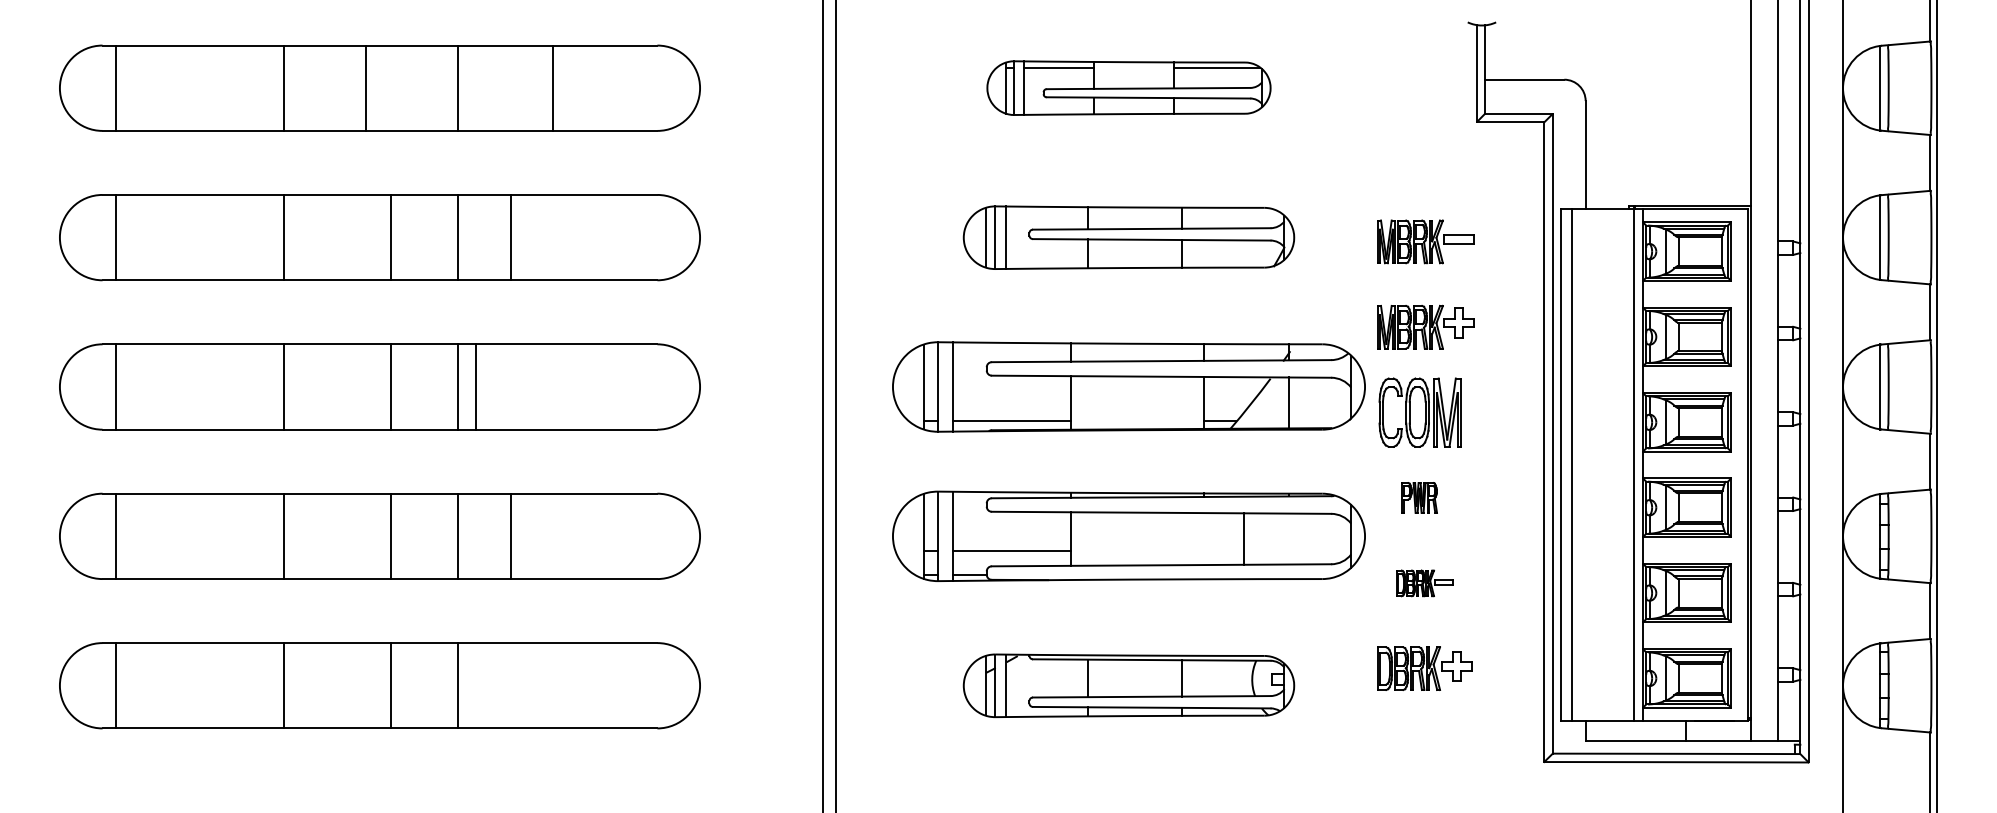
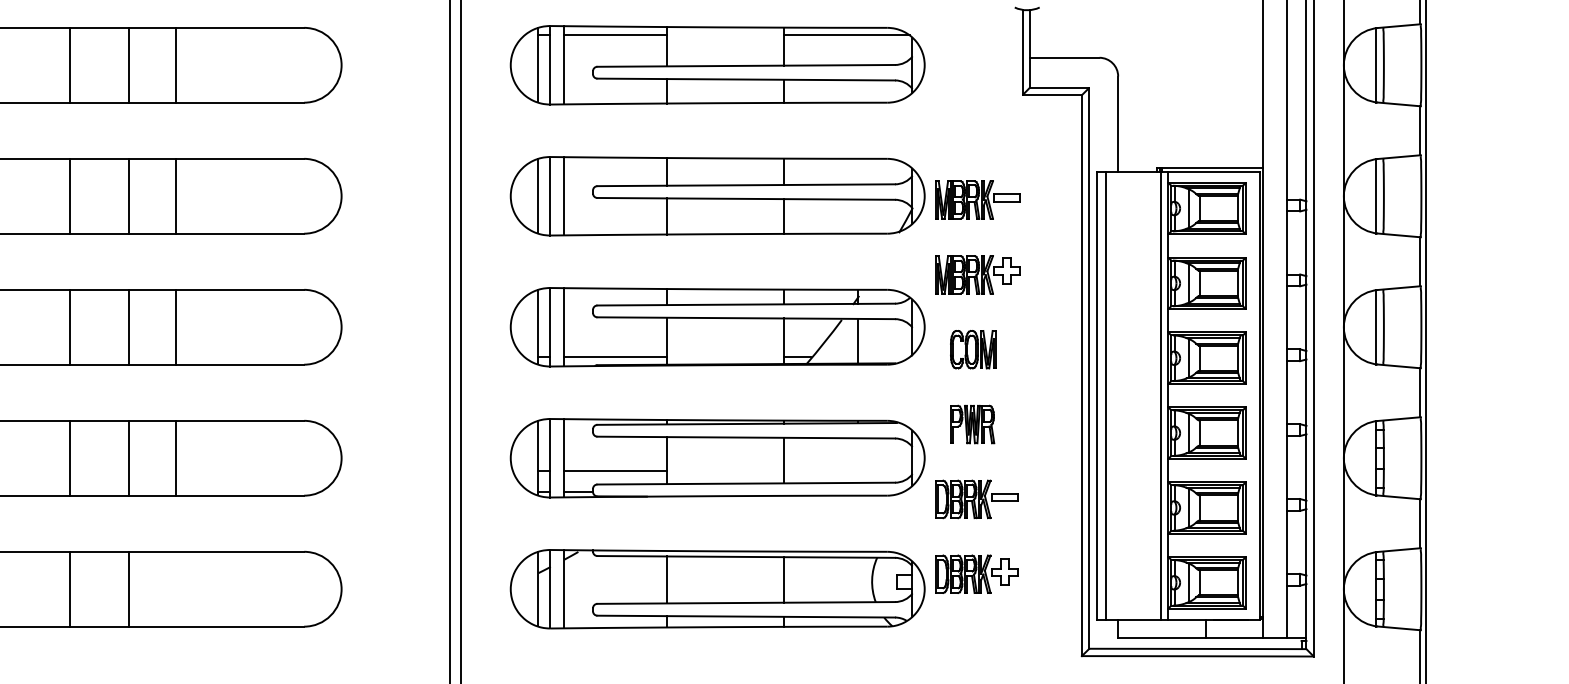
line: (365, 87) -> (70, 64), moved
line: (552, 87) -> (175, 64), moved
part: (1128, 87) -> (717, 64), size x1.67
part: (1128, 237) -> (717, 196), size x1.43
line: (475, 386) -> (175, 326), moved
part: (1420, 412) -> (973, 349), size x0.62
part: (1419, 497) -> (972, 424), size x1.43
line: (1244, 539) -> (783, 460), moved
part: (1424, 583) -> (976, 499), size x1.67
part: (1128, 685) -> (717, 589), size x1.43

